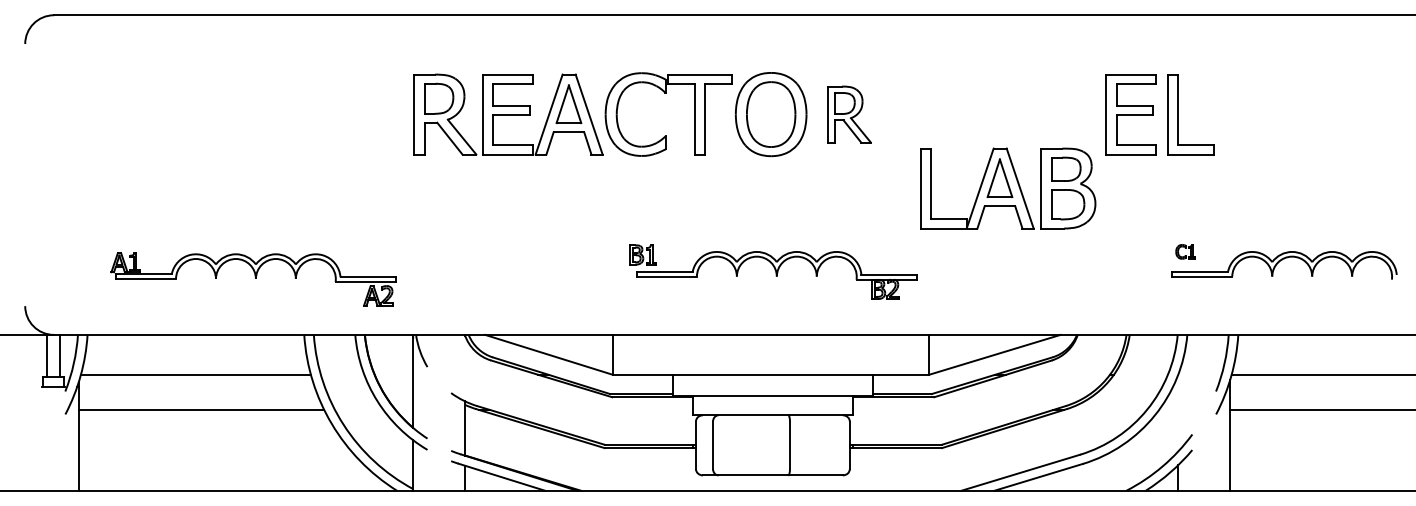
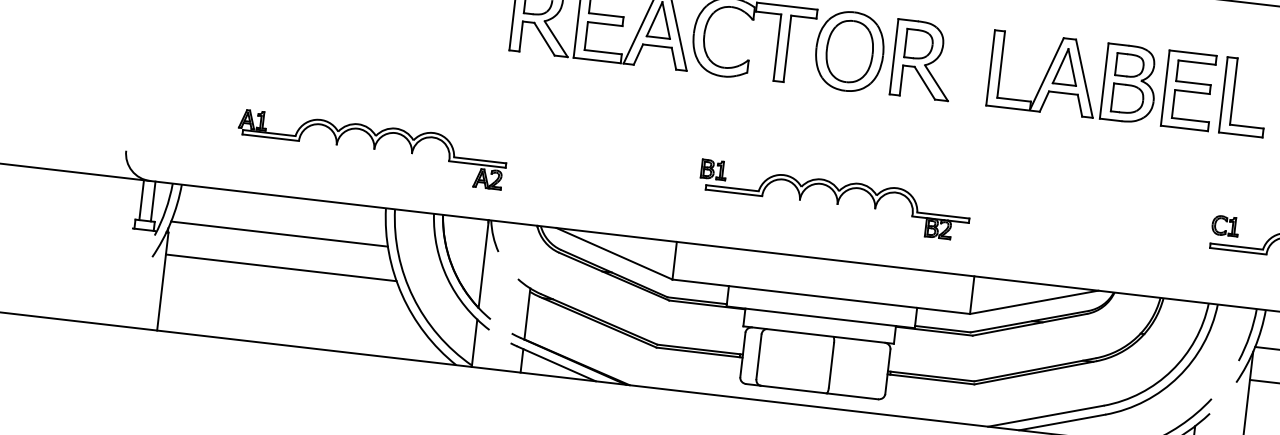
part: (849, 114) -> (923, 60), size x1.43
part: (1008, 188) -> (1073, 77), moved
part: (1185, 251) -> (1225, 225), size x1.43
part: (253, 279) -> (371, 149), moved

